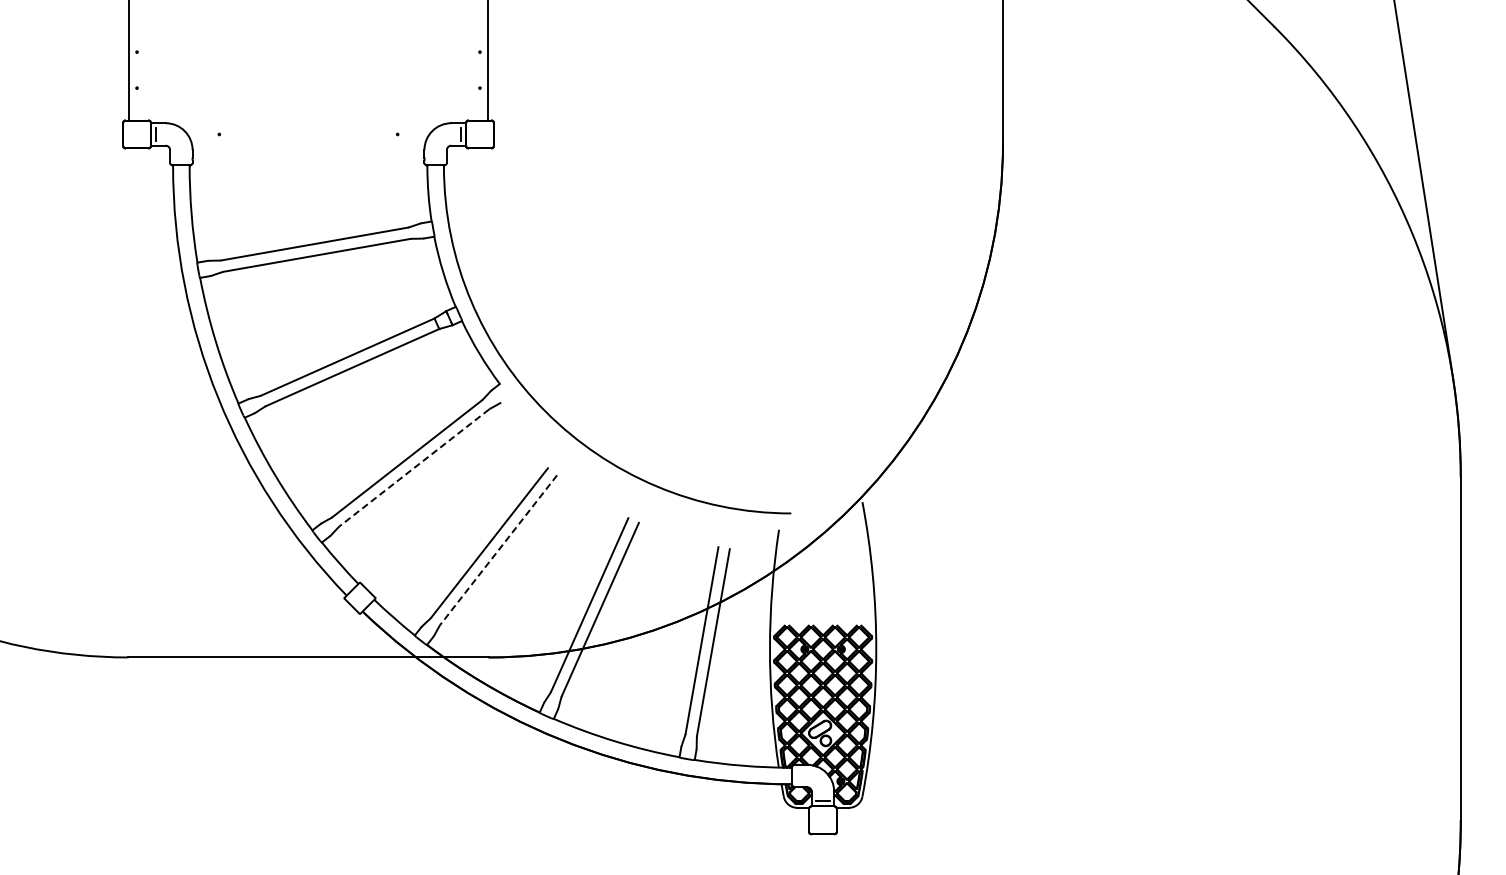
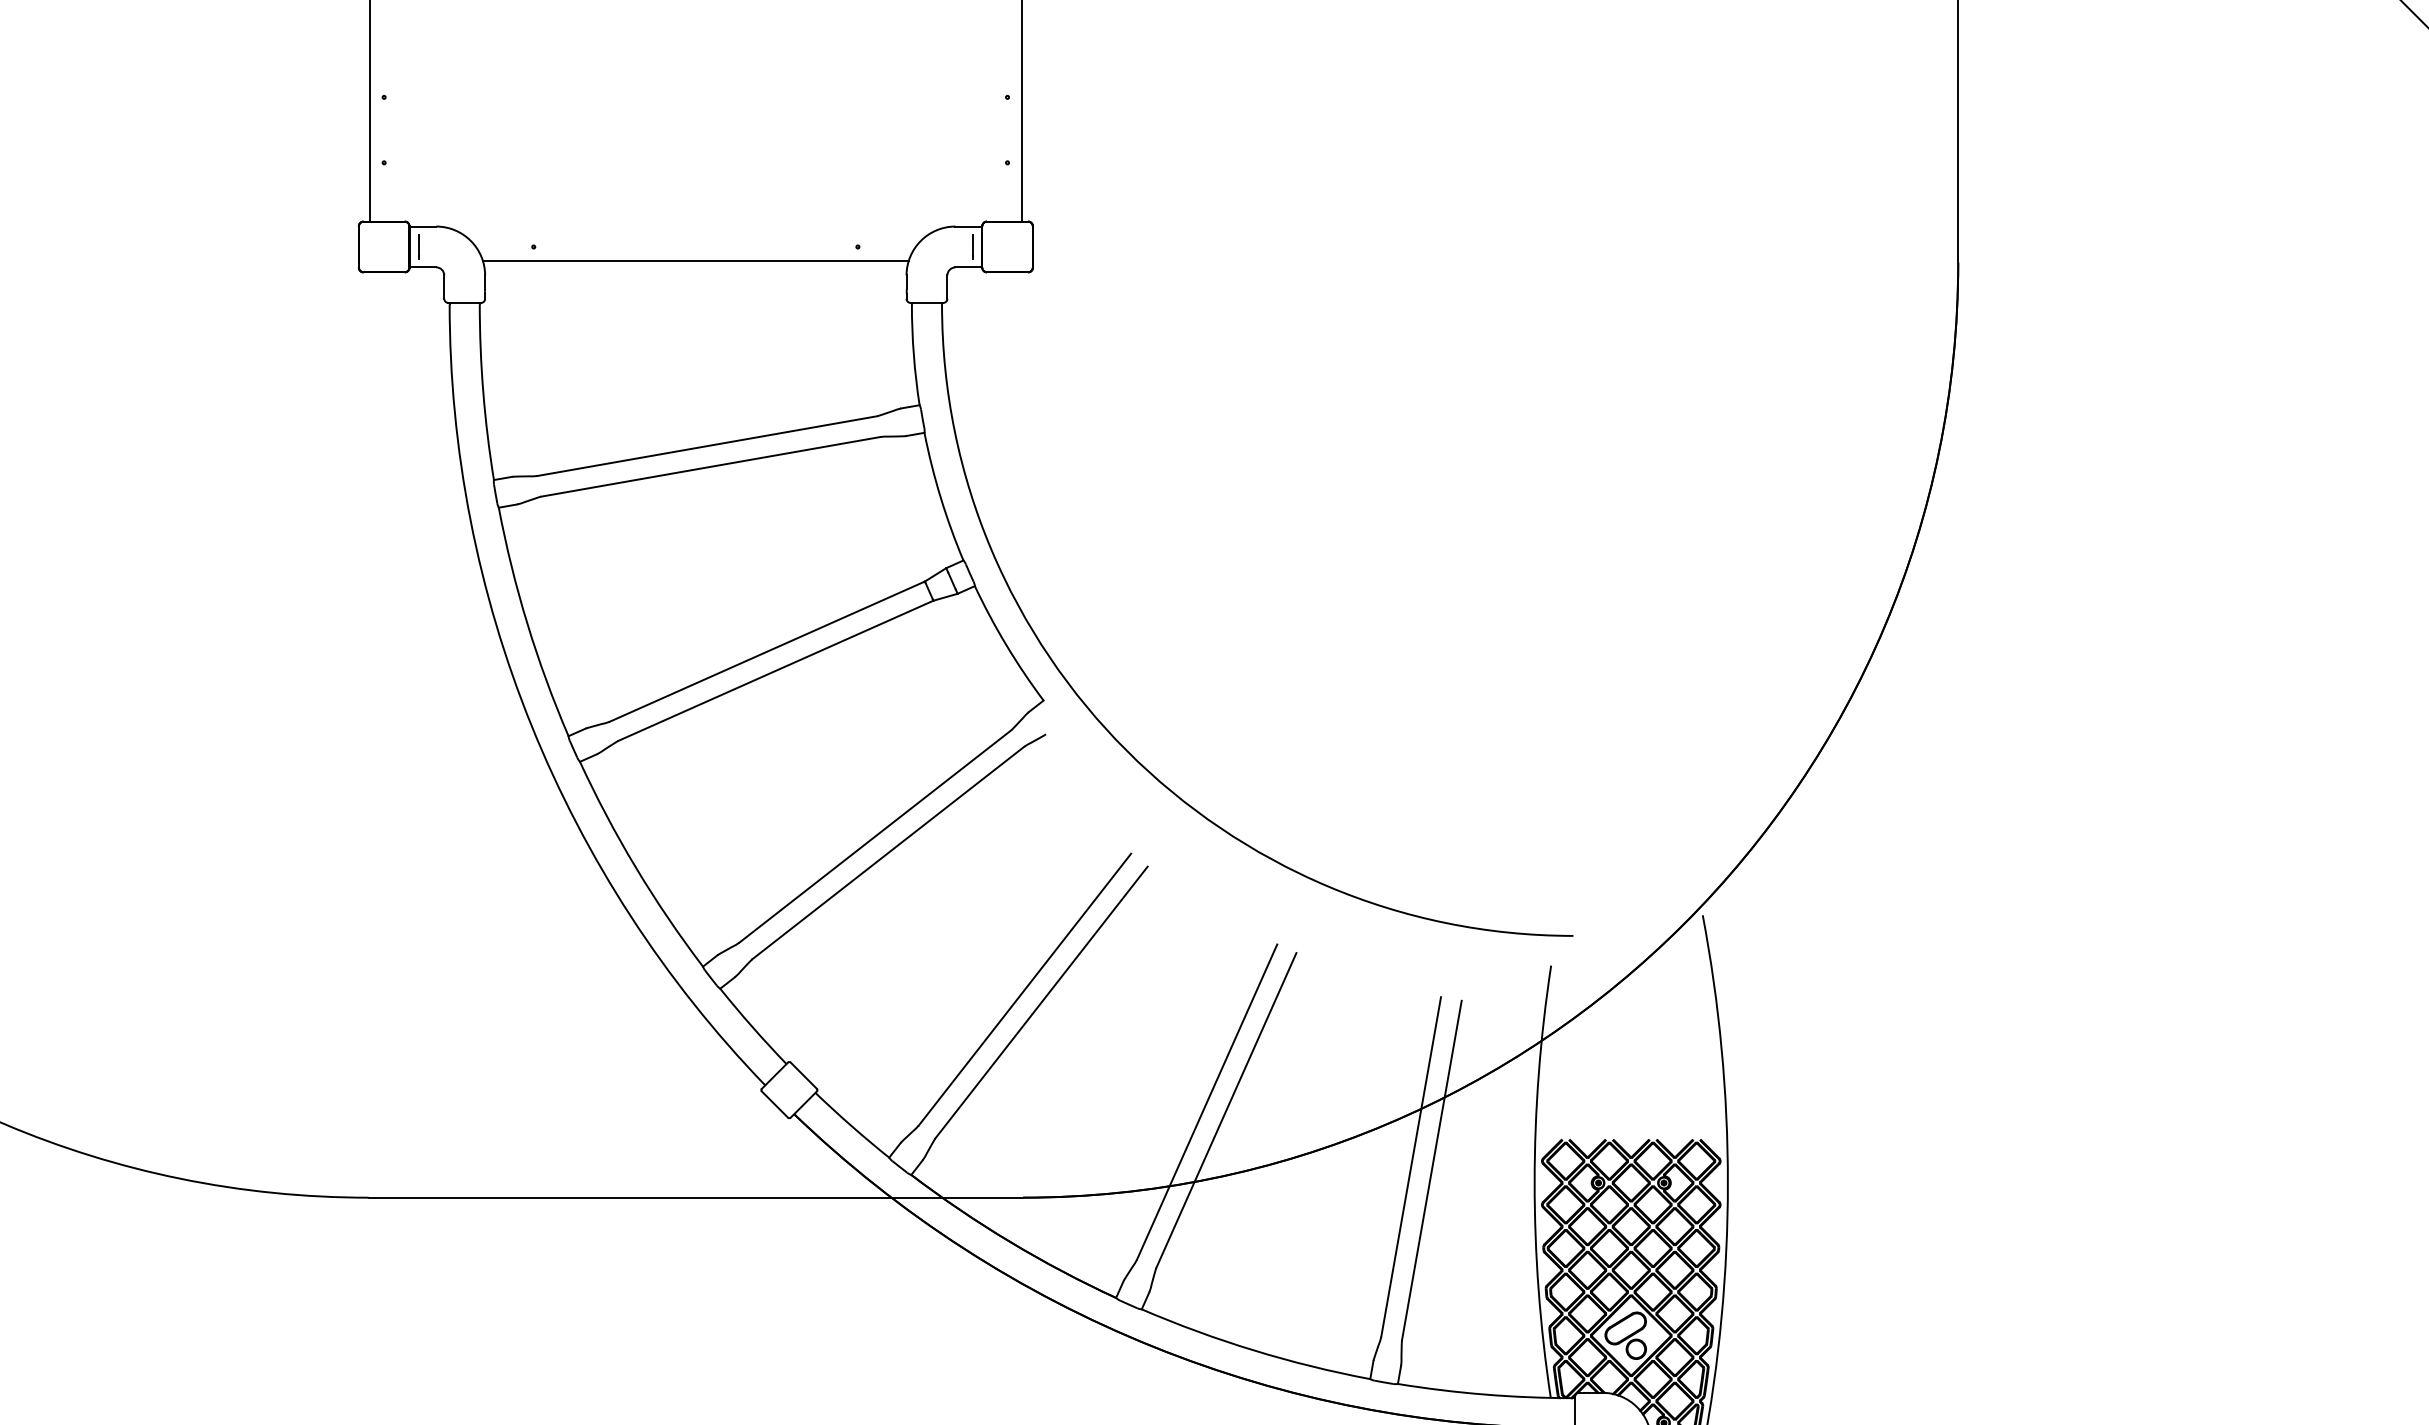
line: (308, 142) -> (695, 261), added
line: (414, 467) -> (888, 852), dashed -> solid
line: (498, 550) -> (1041, 1003), dashed -> solid

